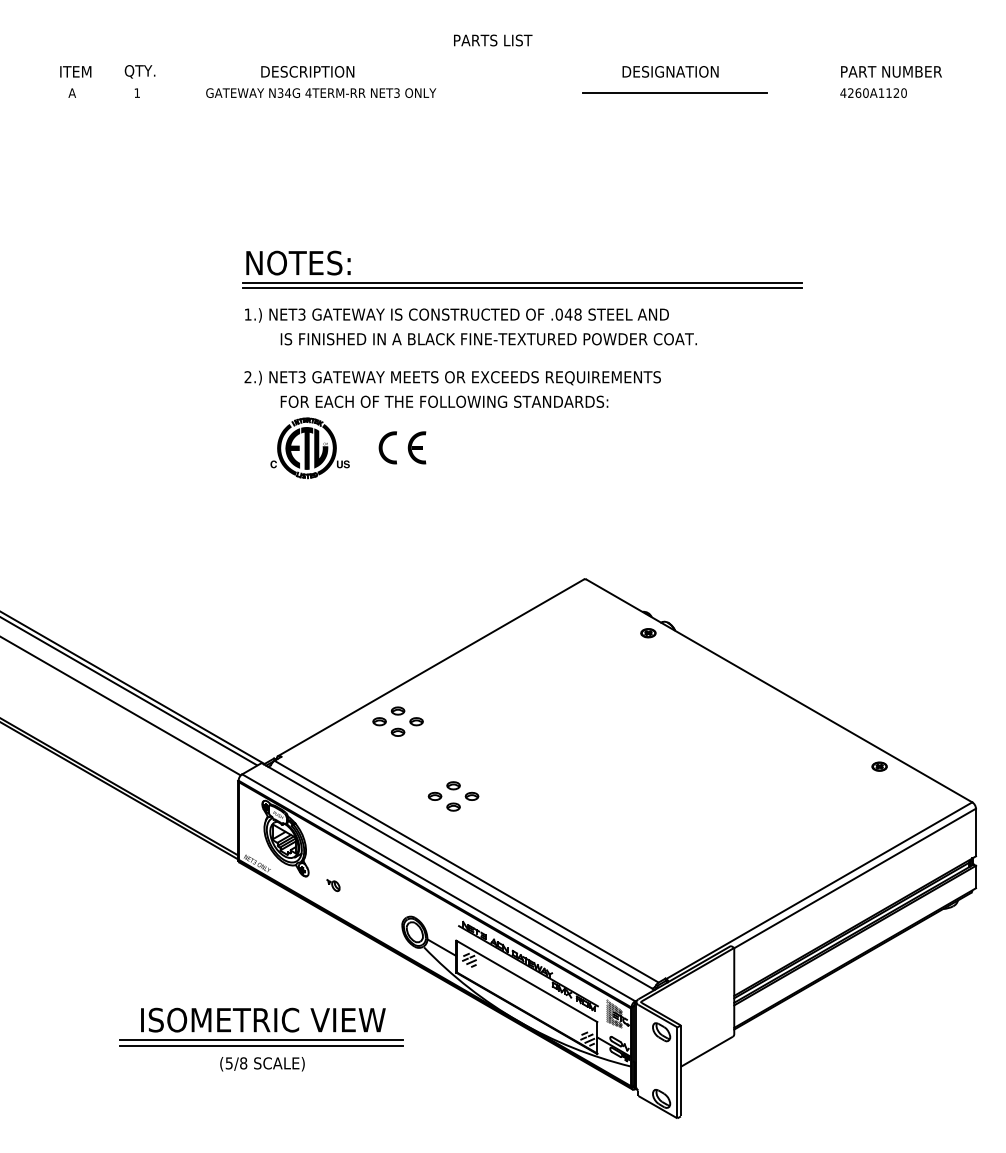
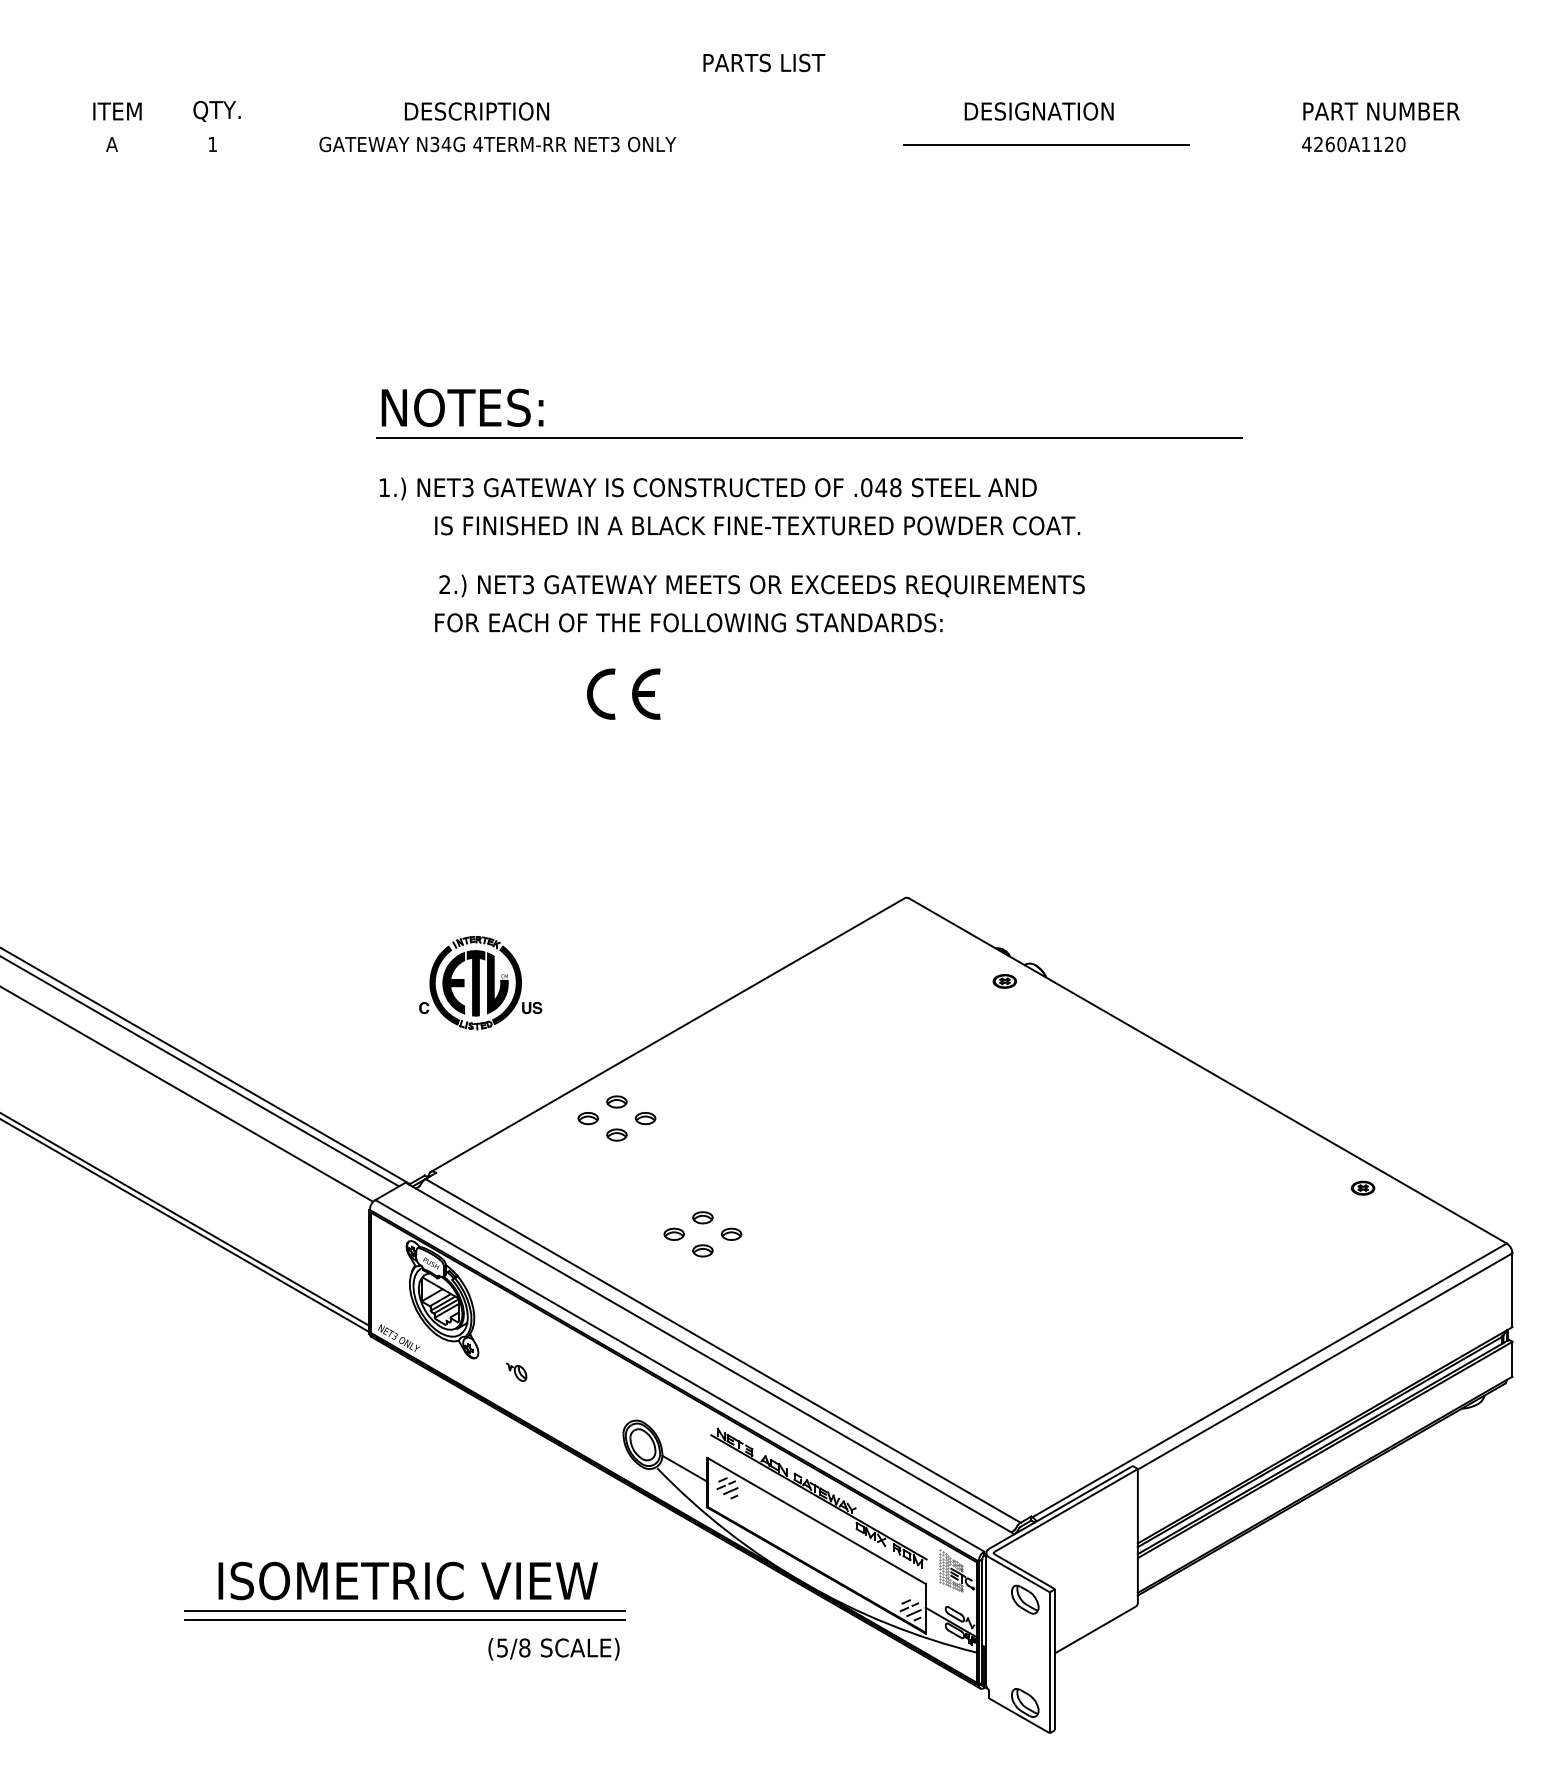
line: (522, 288) -> (809, 447), removed
text: (452, 377) -> (761, 585), moved
part: (309, 448) -> (479, 983), moved
text: (262, 1064) -> (554, 1649), moved

